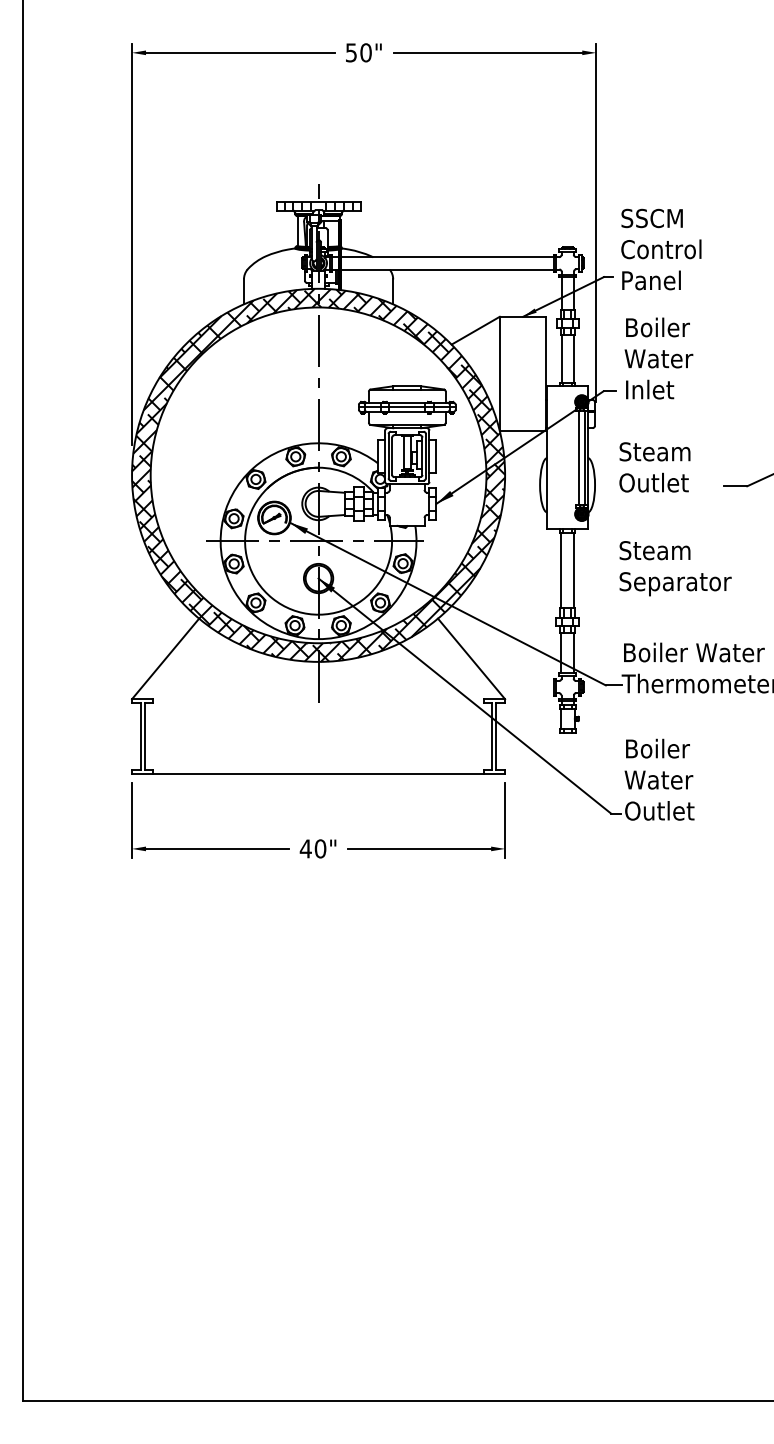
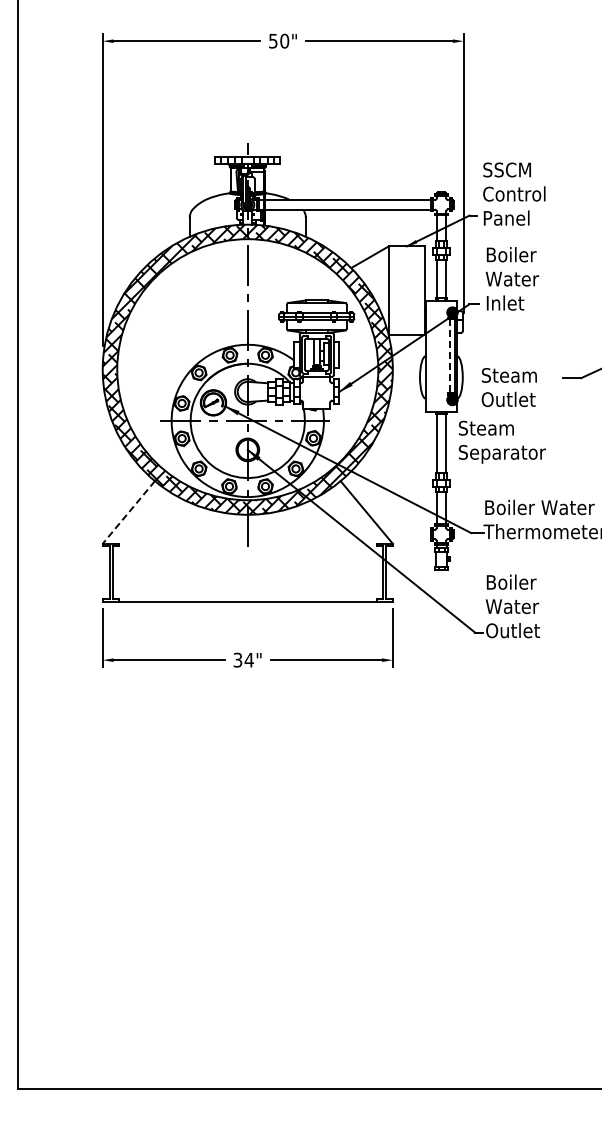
line: (577, 458) -> (449, 356), solid -> dashed
text: (653, 467) -> (508, 387), moved
text: (675, 567) -> (502, 441), moved
line: (165, 658) -> (128, 512), solid -> dashed
text: (313, 848) -> (243, 659), 40" -> 34"

